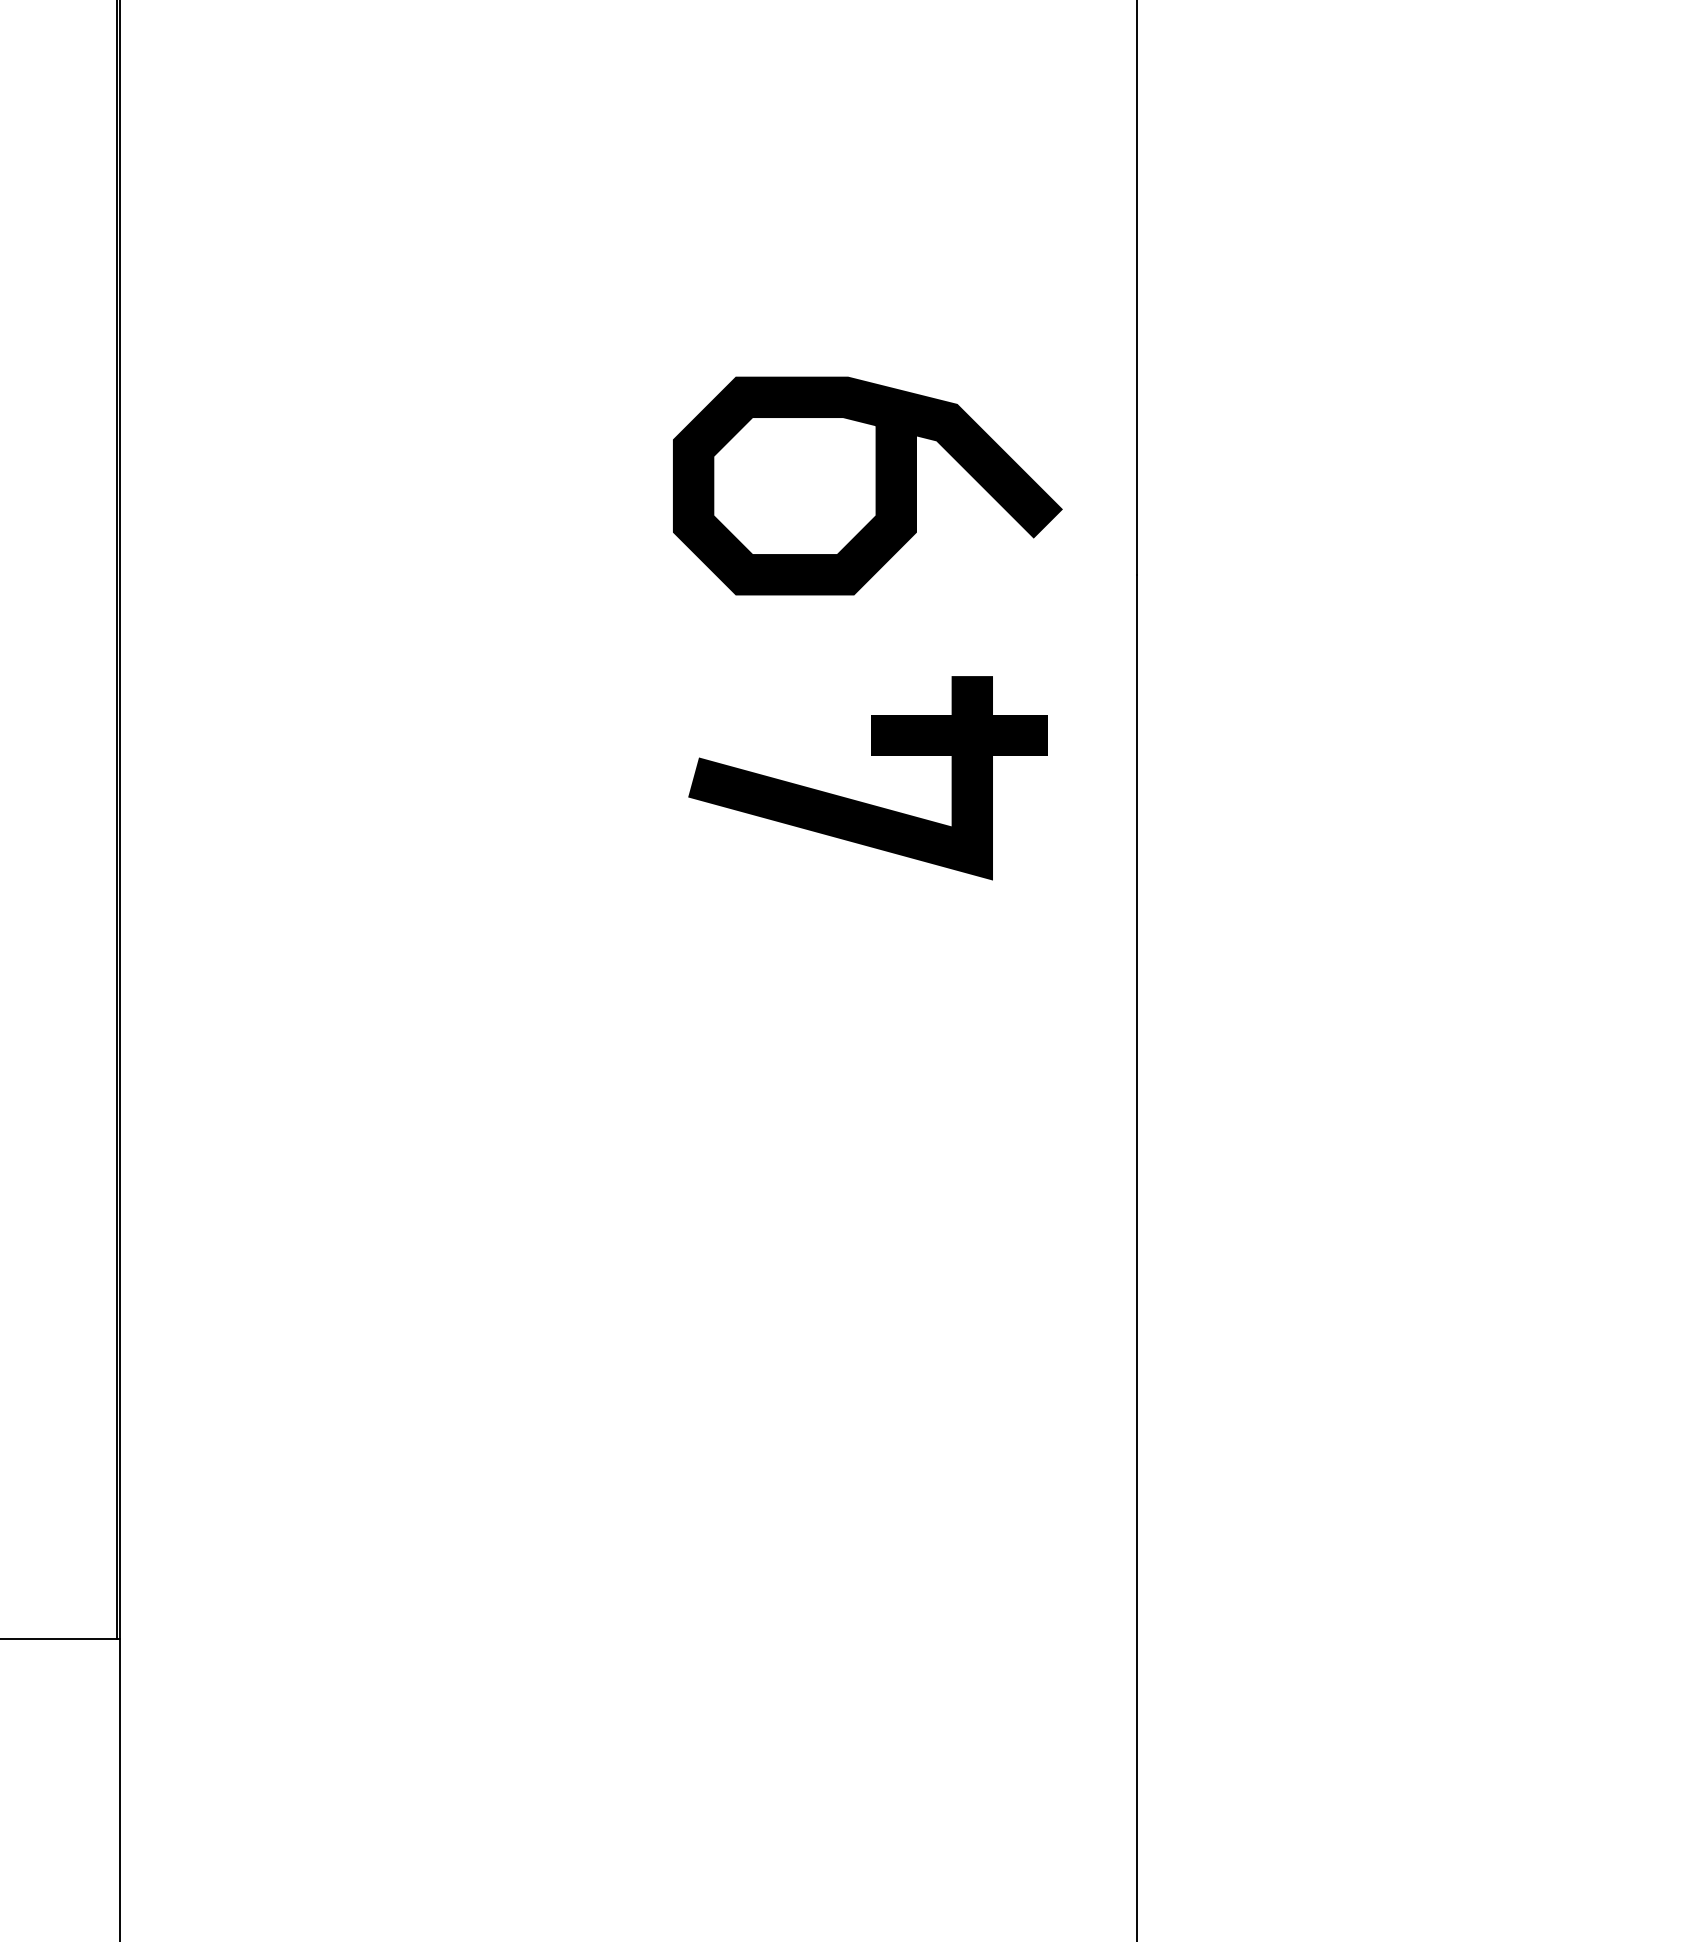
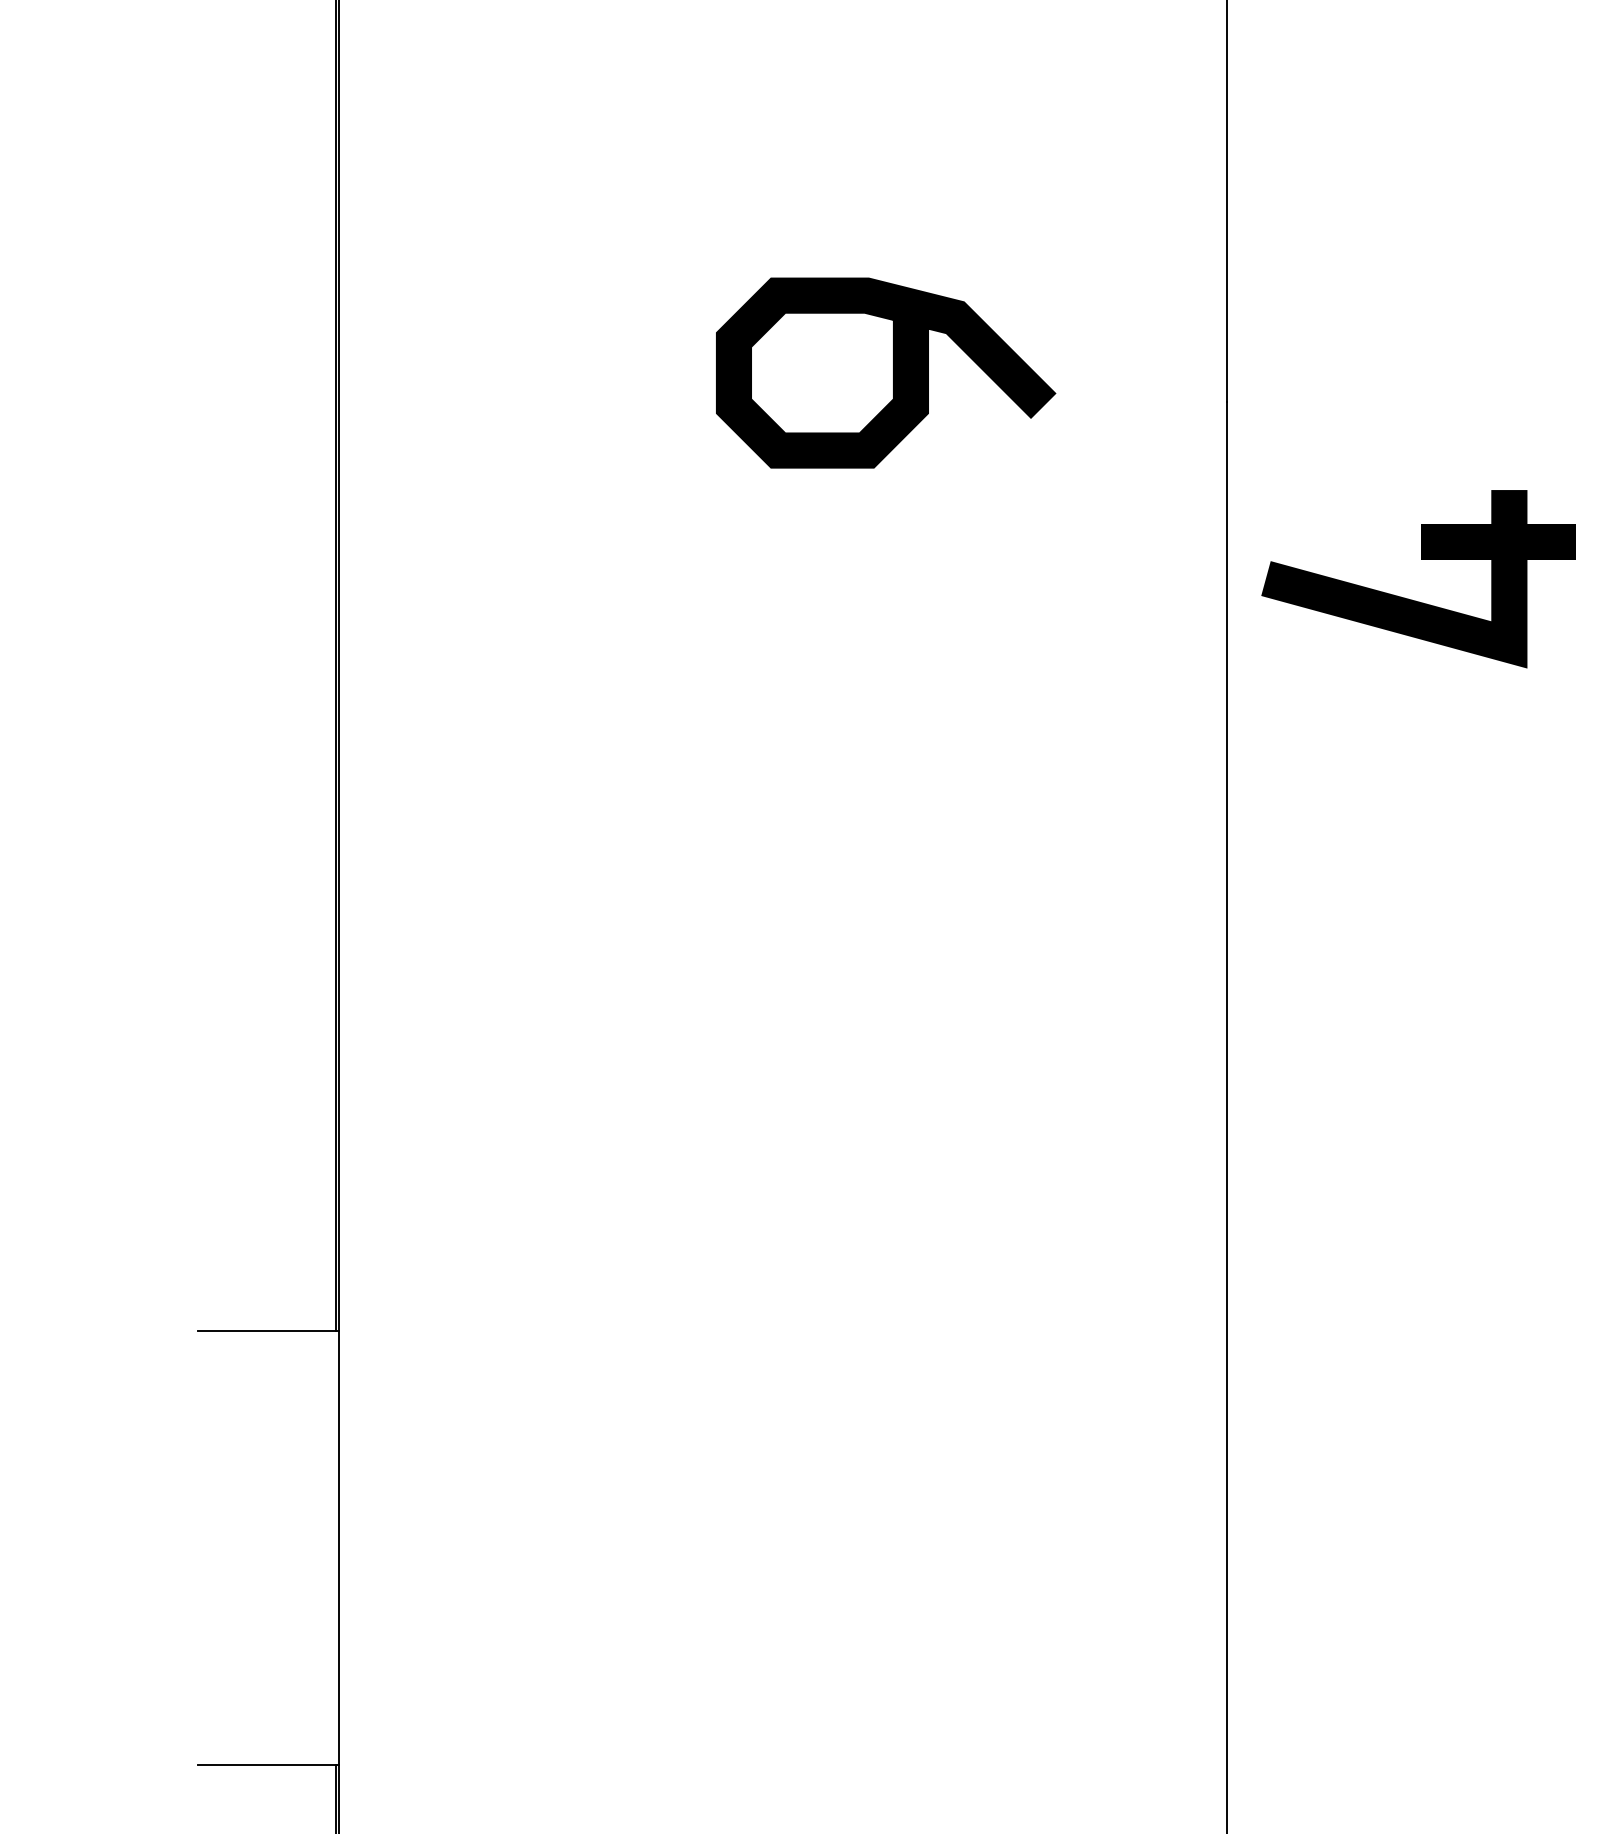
curve: (876, 485) -> (893, 372), moved
part: (871, 755) -> (1421, 559), moved

